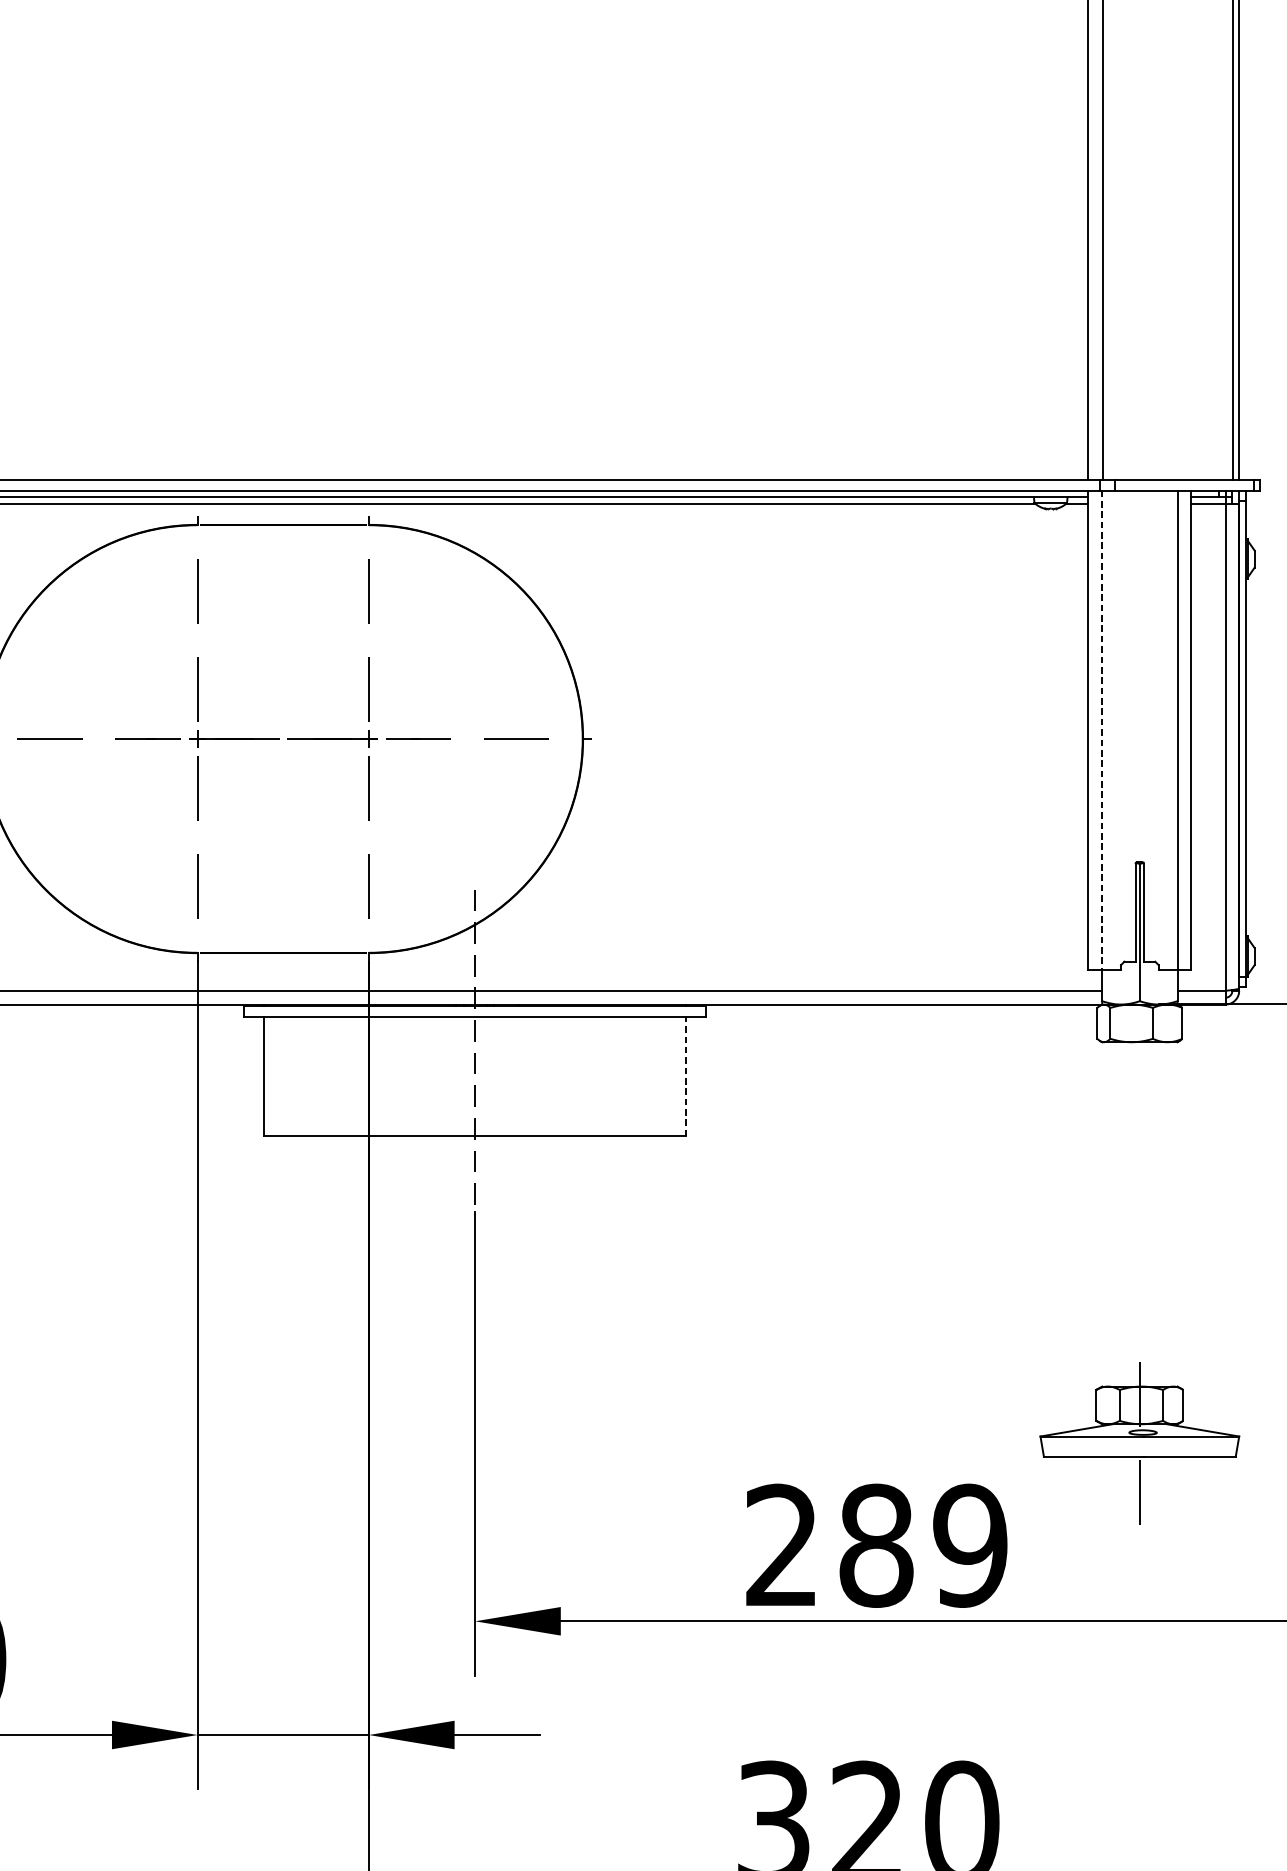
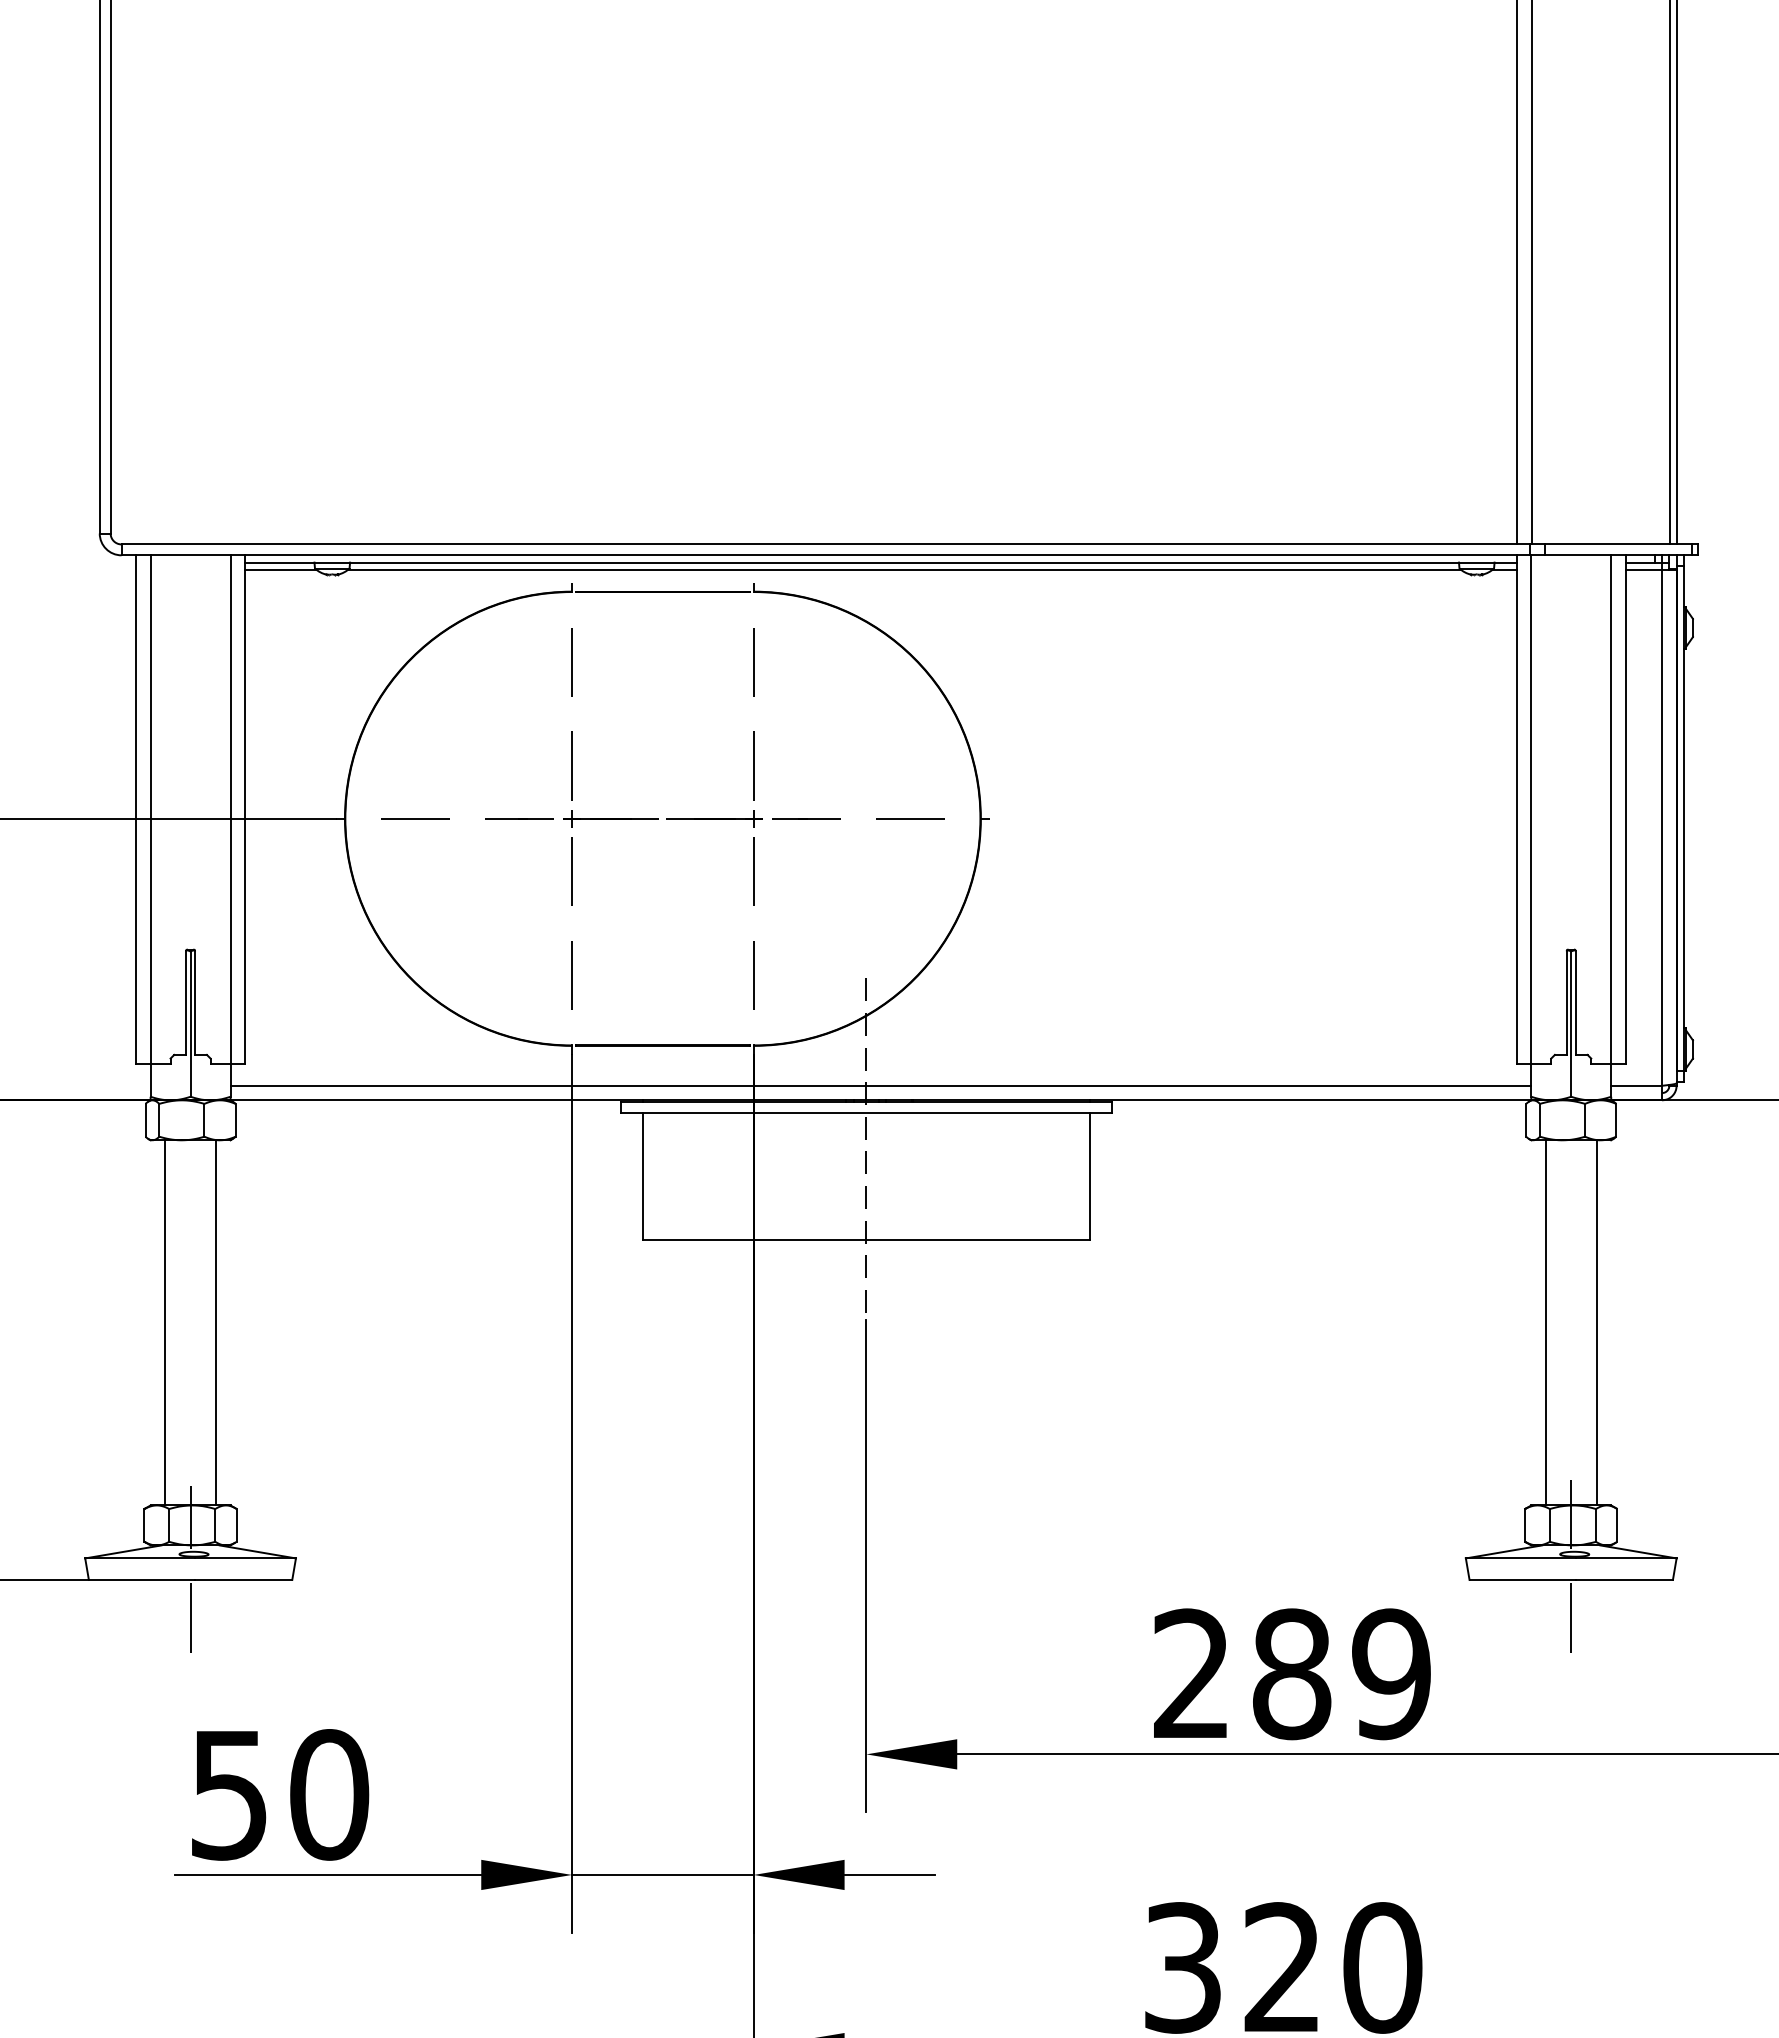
line: (1102, 731) -> (1531, 810), dashed -> solid
line: (685, 1076) -> (1089, 1176), dashed -> solid
line: (1115, 1214) -> (1545, 1322), added
line: (1163, 1214) -> (1596, 1322), added

